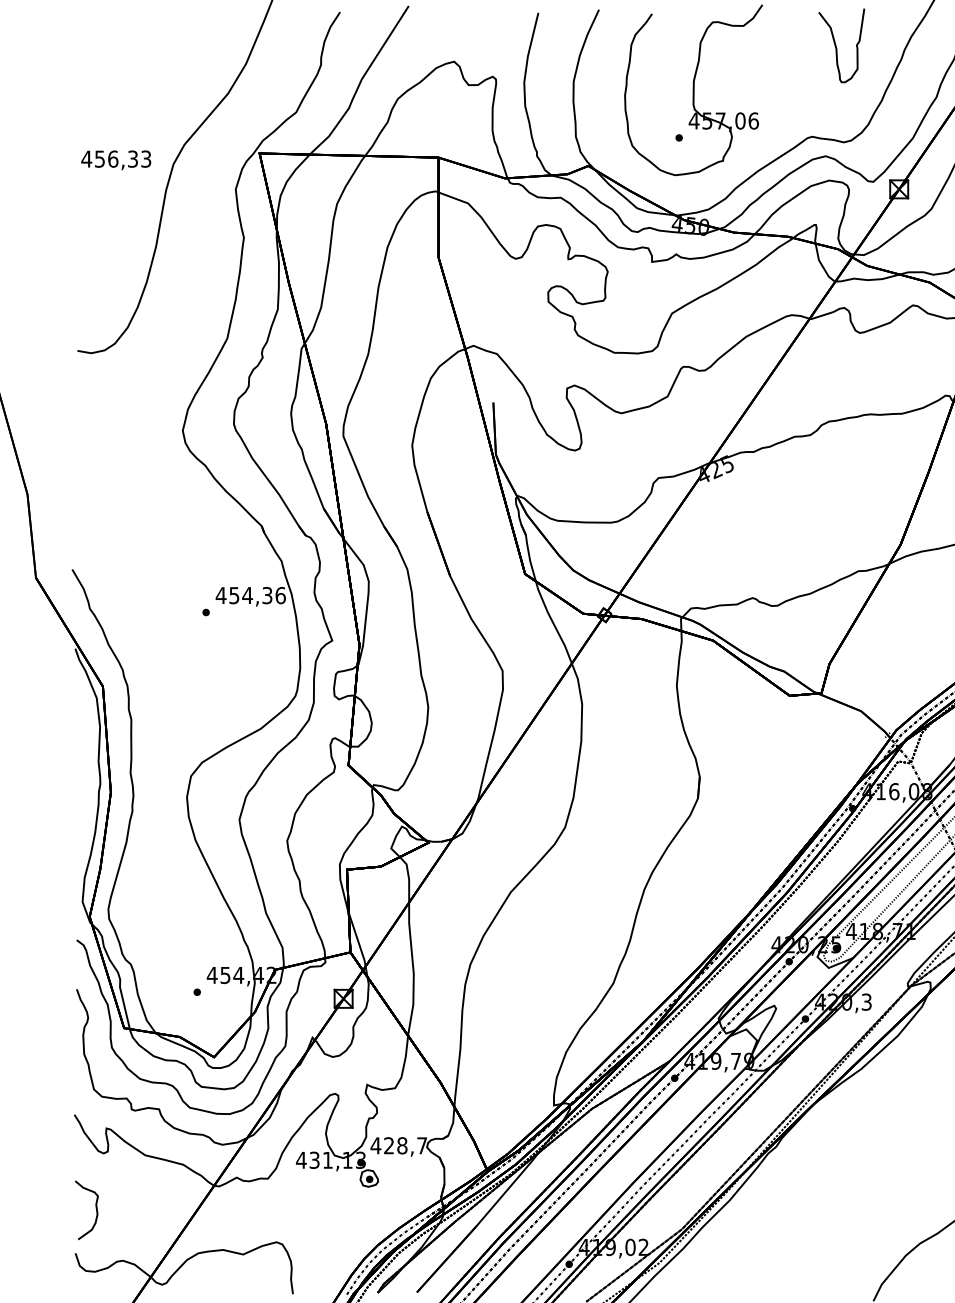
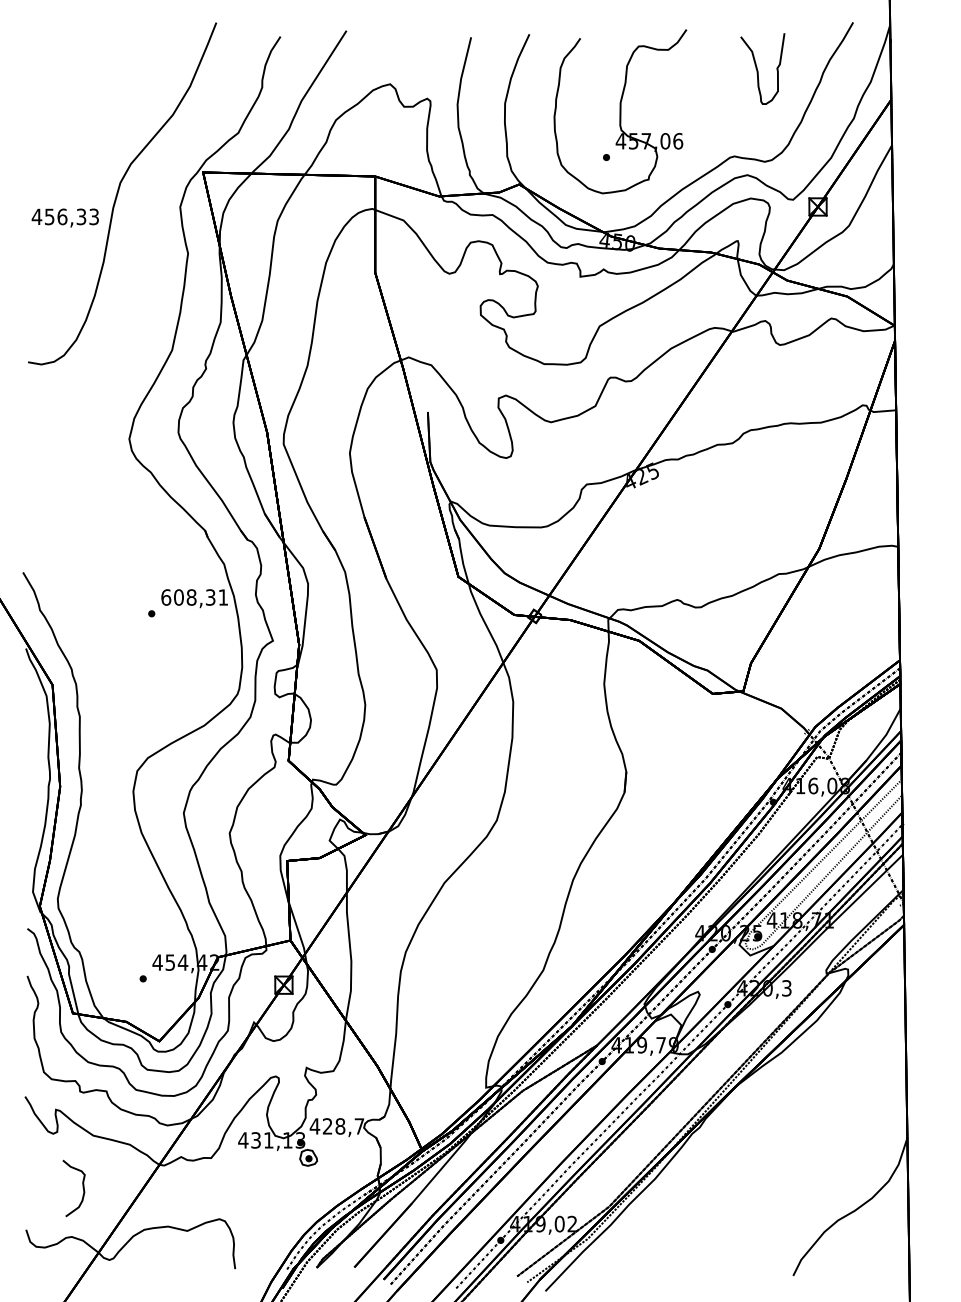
text: (115, 159) -> (64, 217), moved
text: (250, 595) -> (194, 597), 454,36 -> 608,31
curve: (95, 1209) -> (82, 1187), moved

